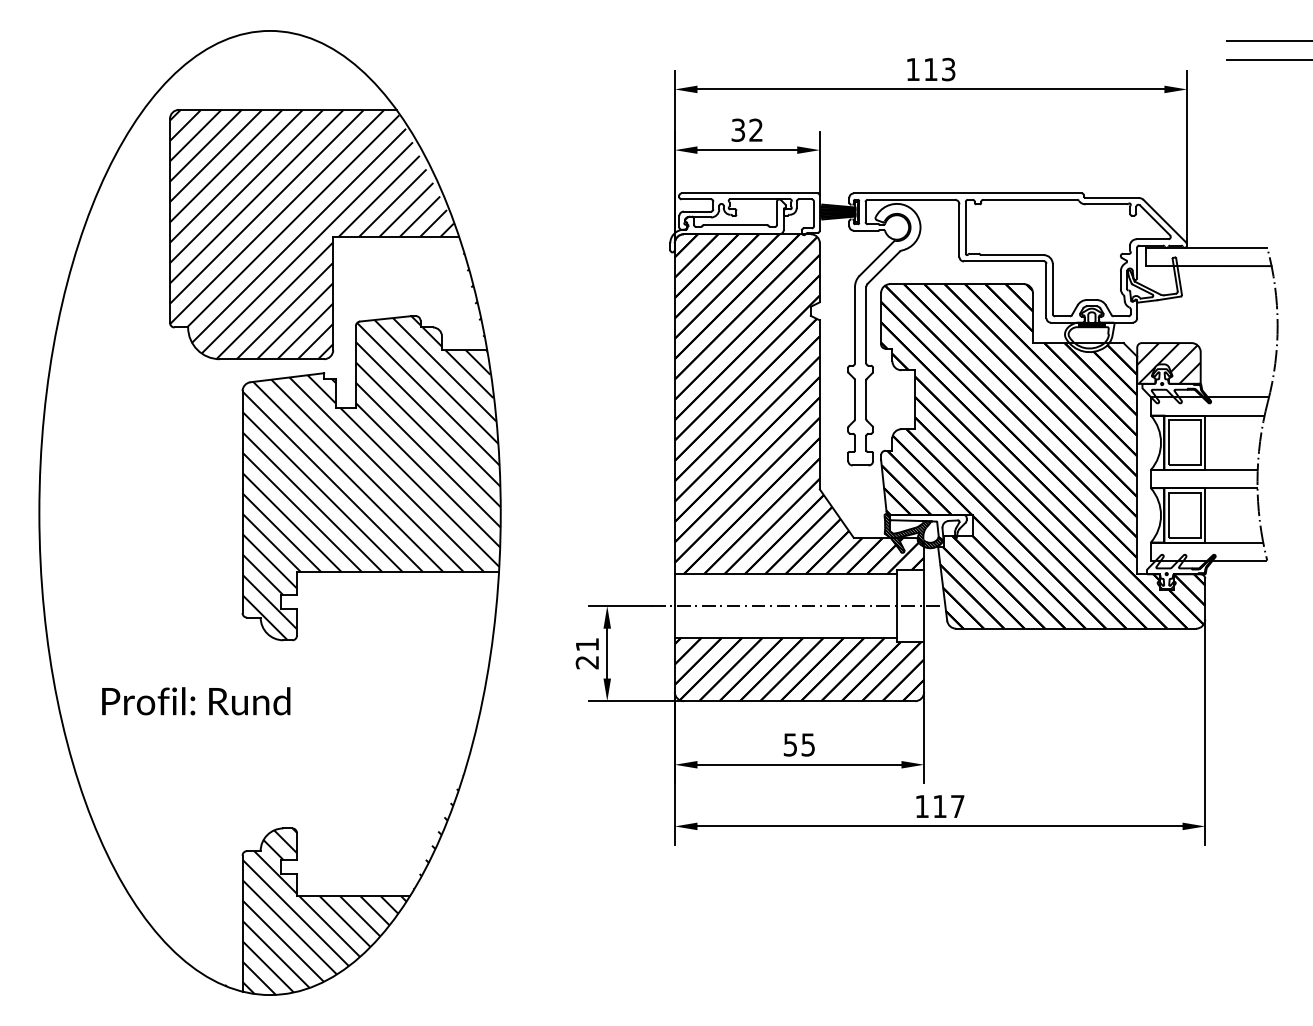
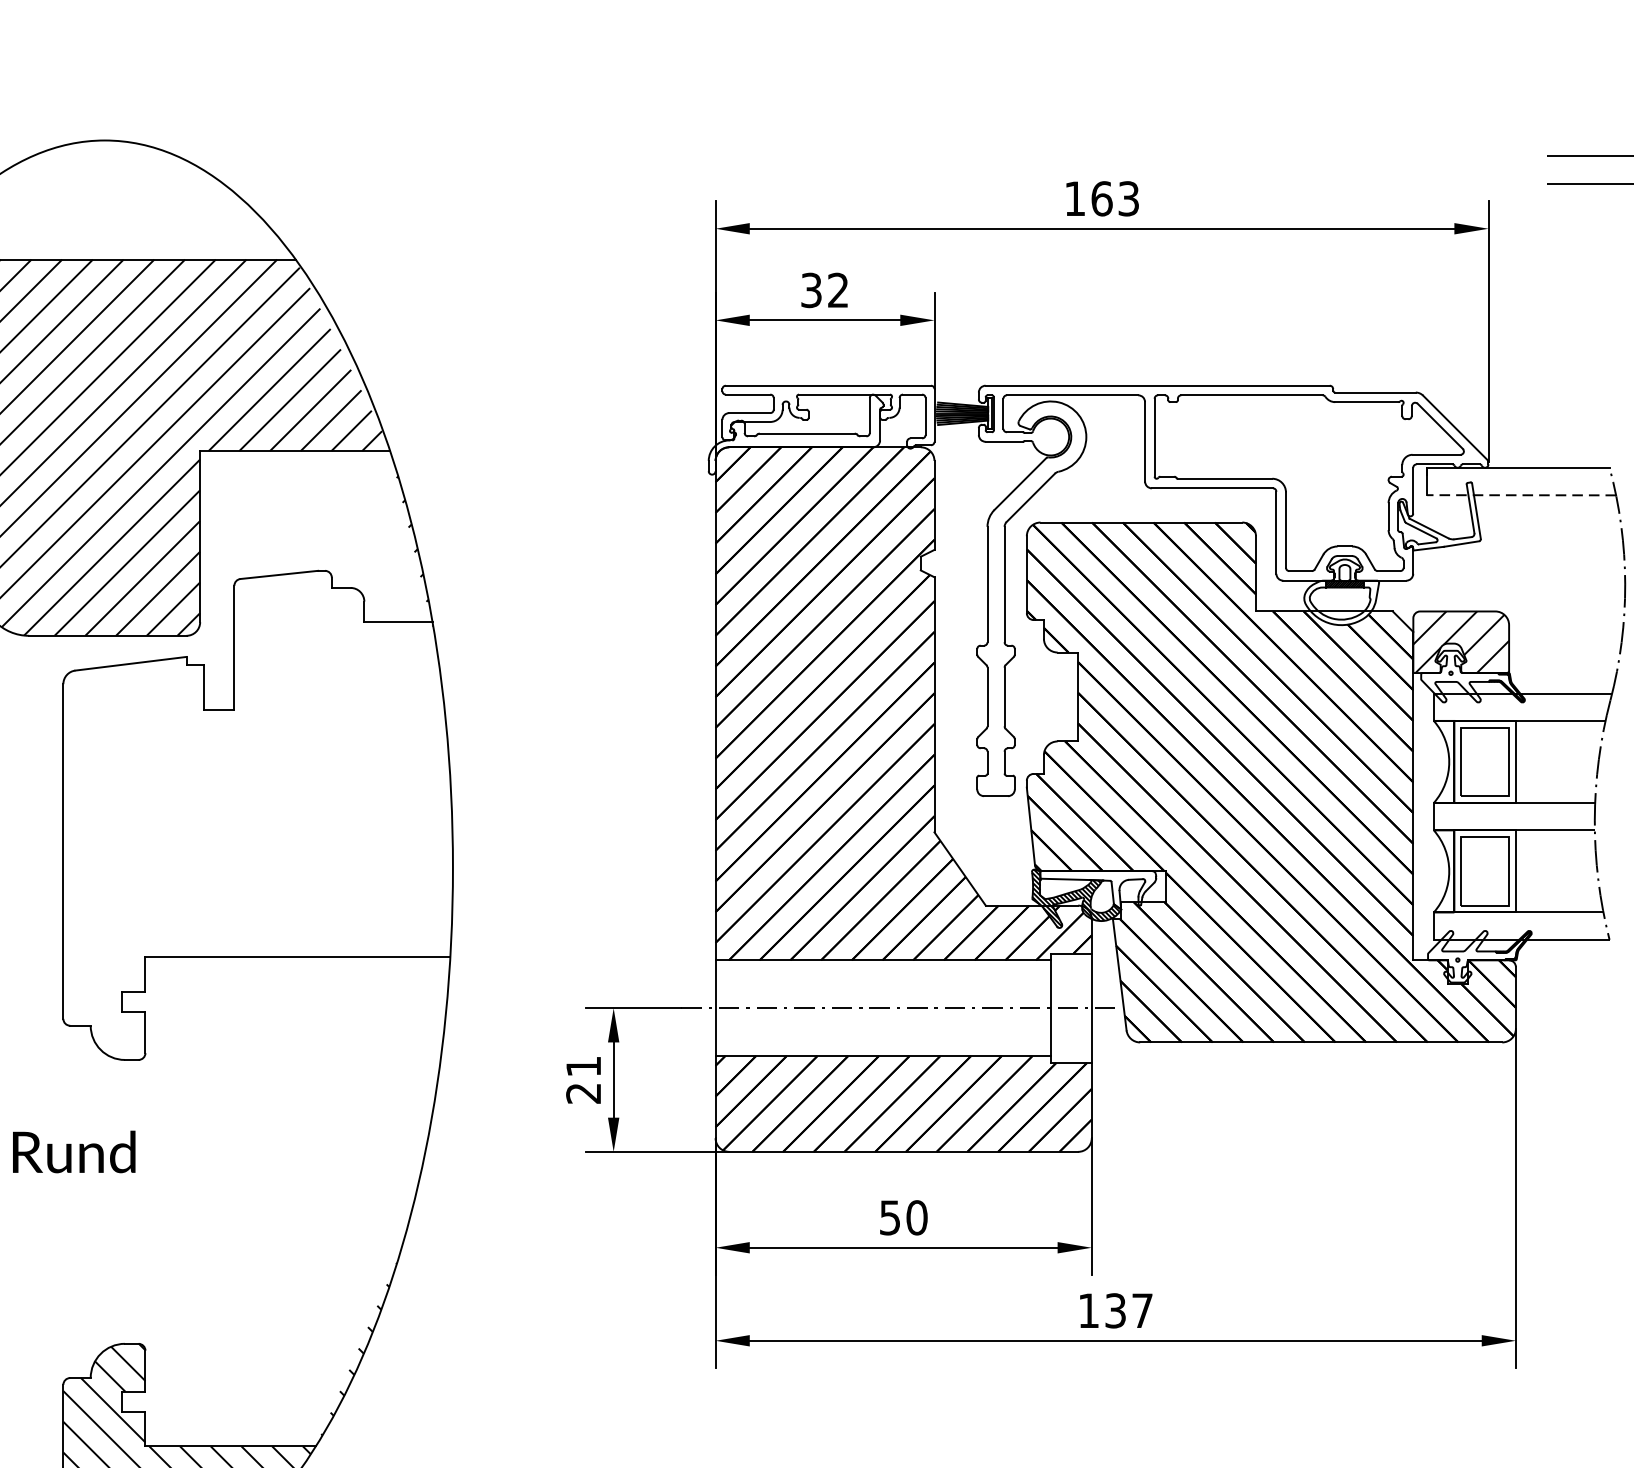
text: (930, 69) -> (1101, 198), 113 -> 163
line: (1208, 266) -> (1520, 495), solid -> dashed
hatch: (371, 478) -> (257, 815), removed
text: (808, 744) -> (917, 1217), 55 -> 50
text: (939, 806) -> (1114, 1310), 117 -> 137

